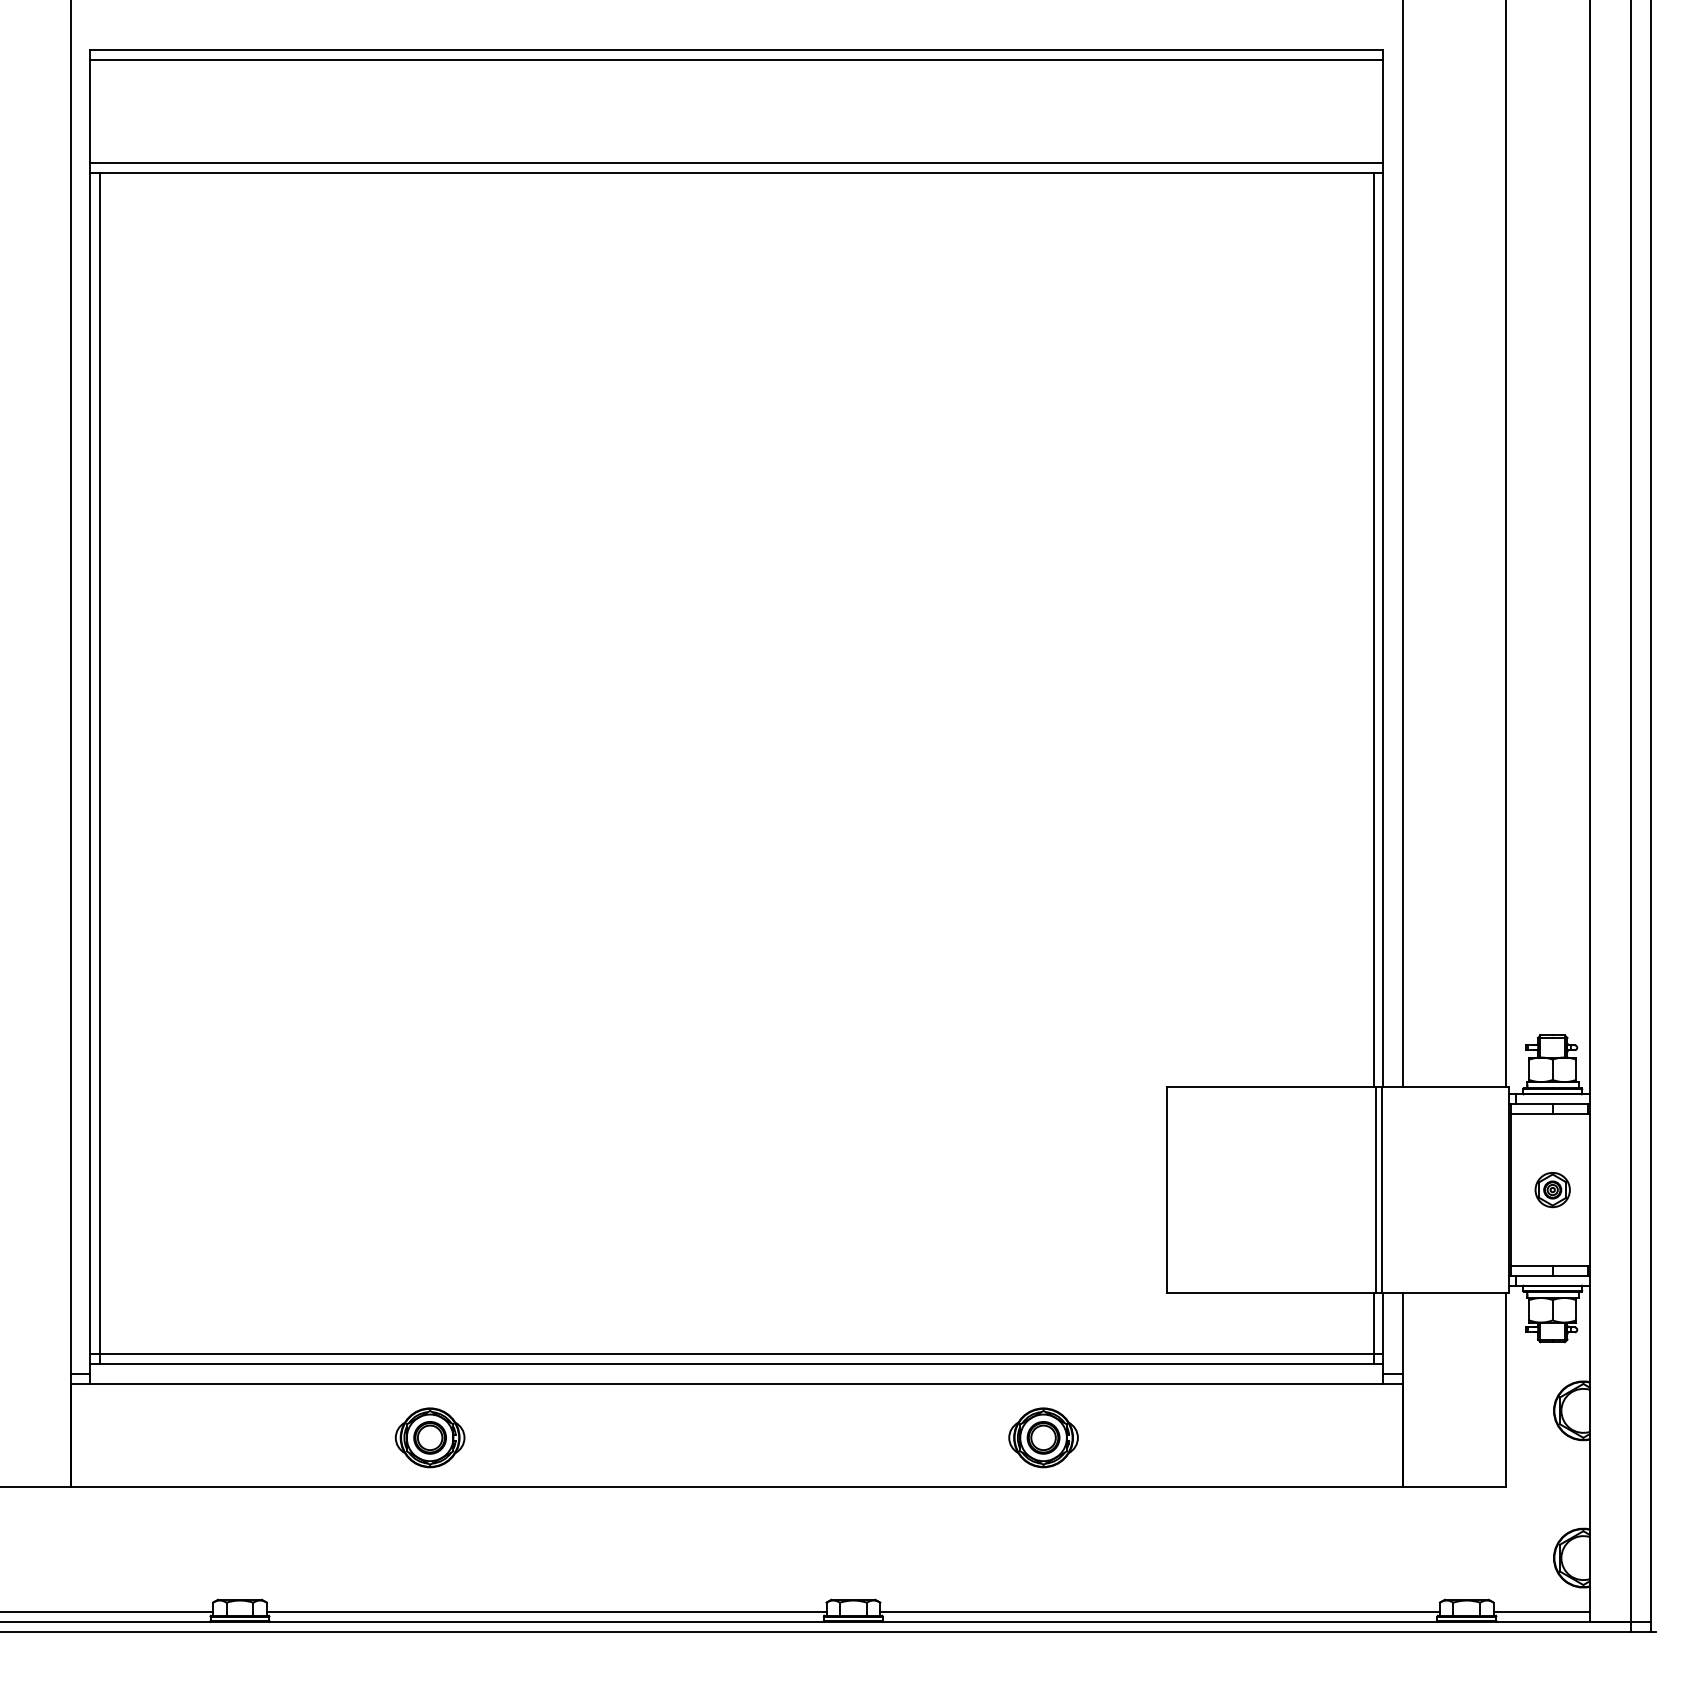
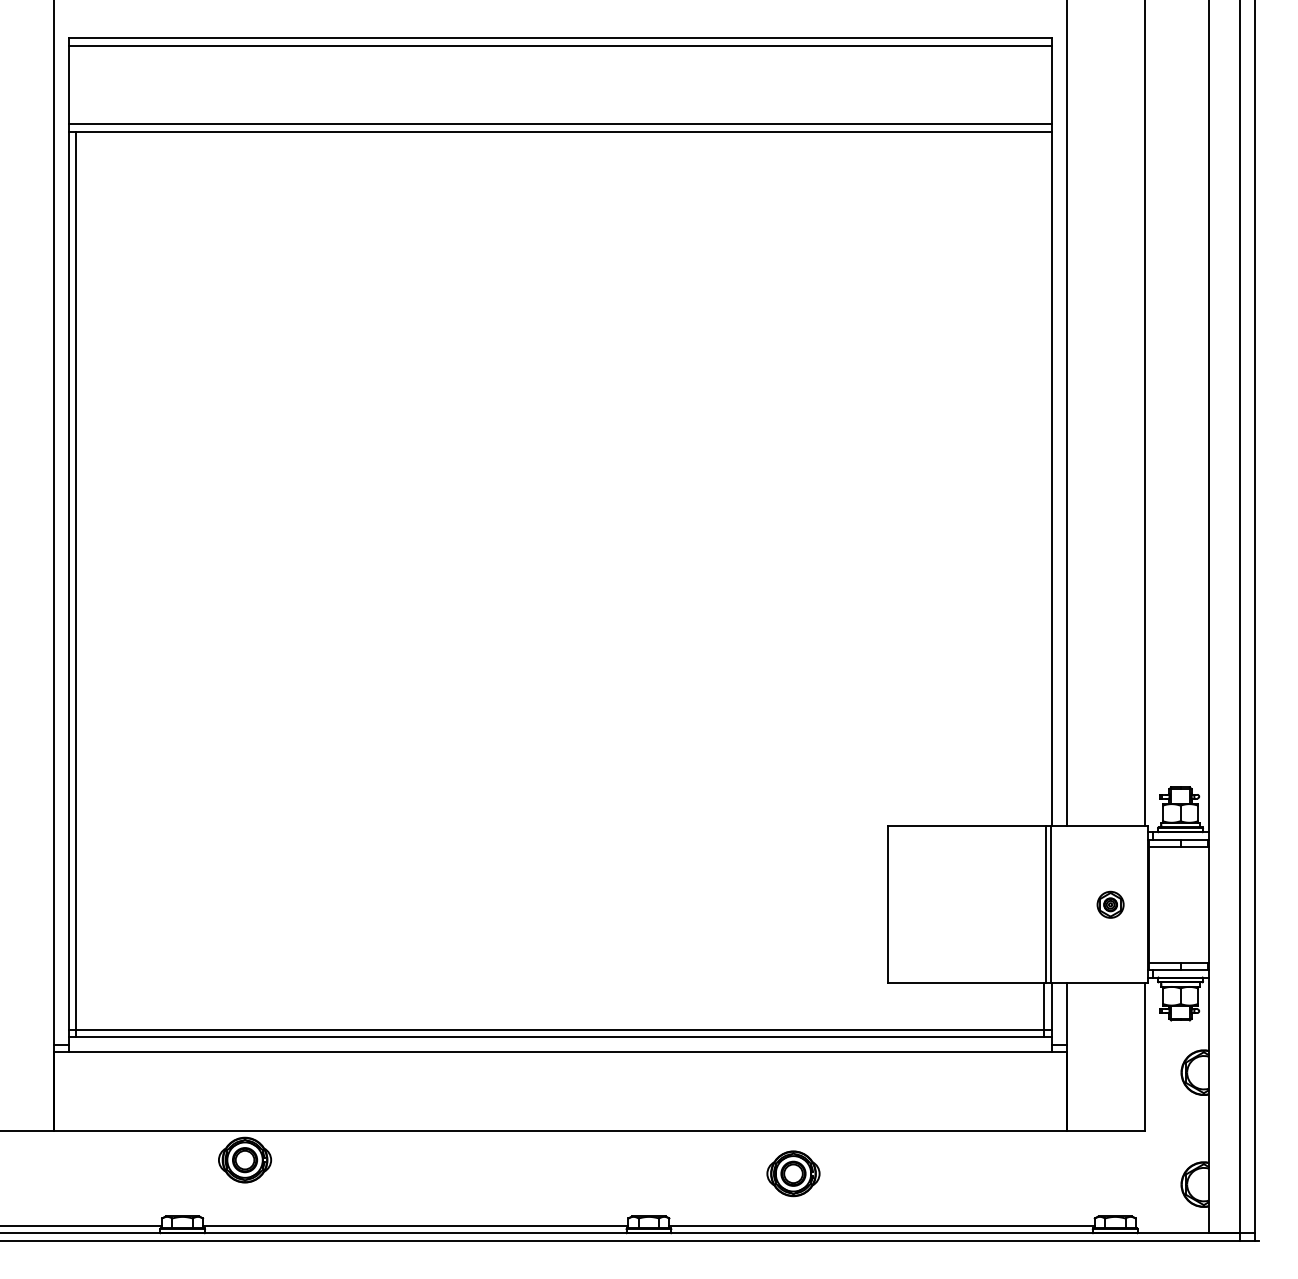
line: (1373, 629) -> (1044, 478), removed
part: (1552, 1190) -> (1110, 905), moved
part: (429, 1437) -> (244, 1159), moved
part: (1043, 1437) -> (793, 1173), moved
line: (1541, 1612) -> (1172, 1225), removed

